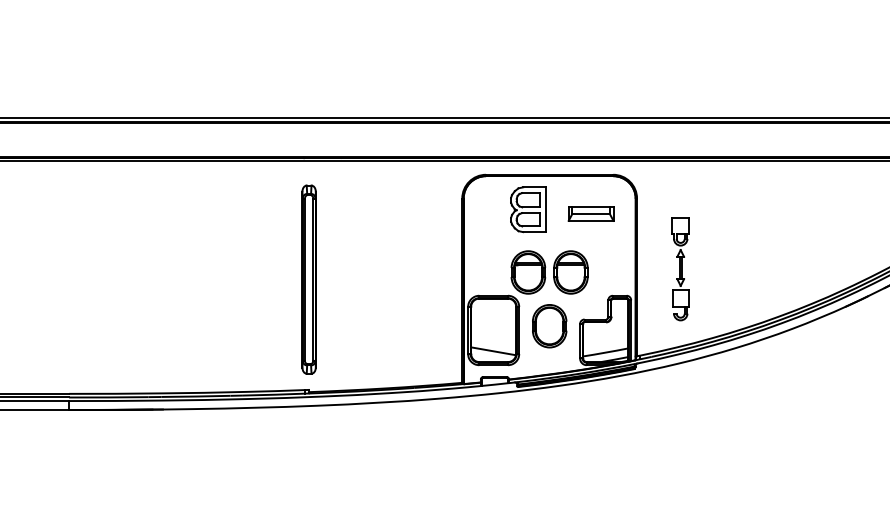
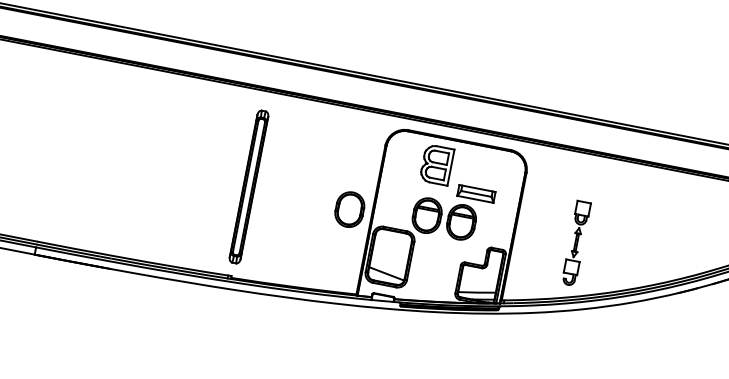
part: (590, 213) -> (476, 193), moved
part: (680, 269) -> (576, 243), moved
part: (549, 326) -> (349, 209), moved

